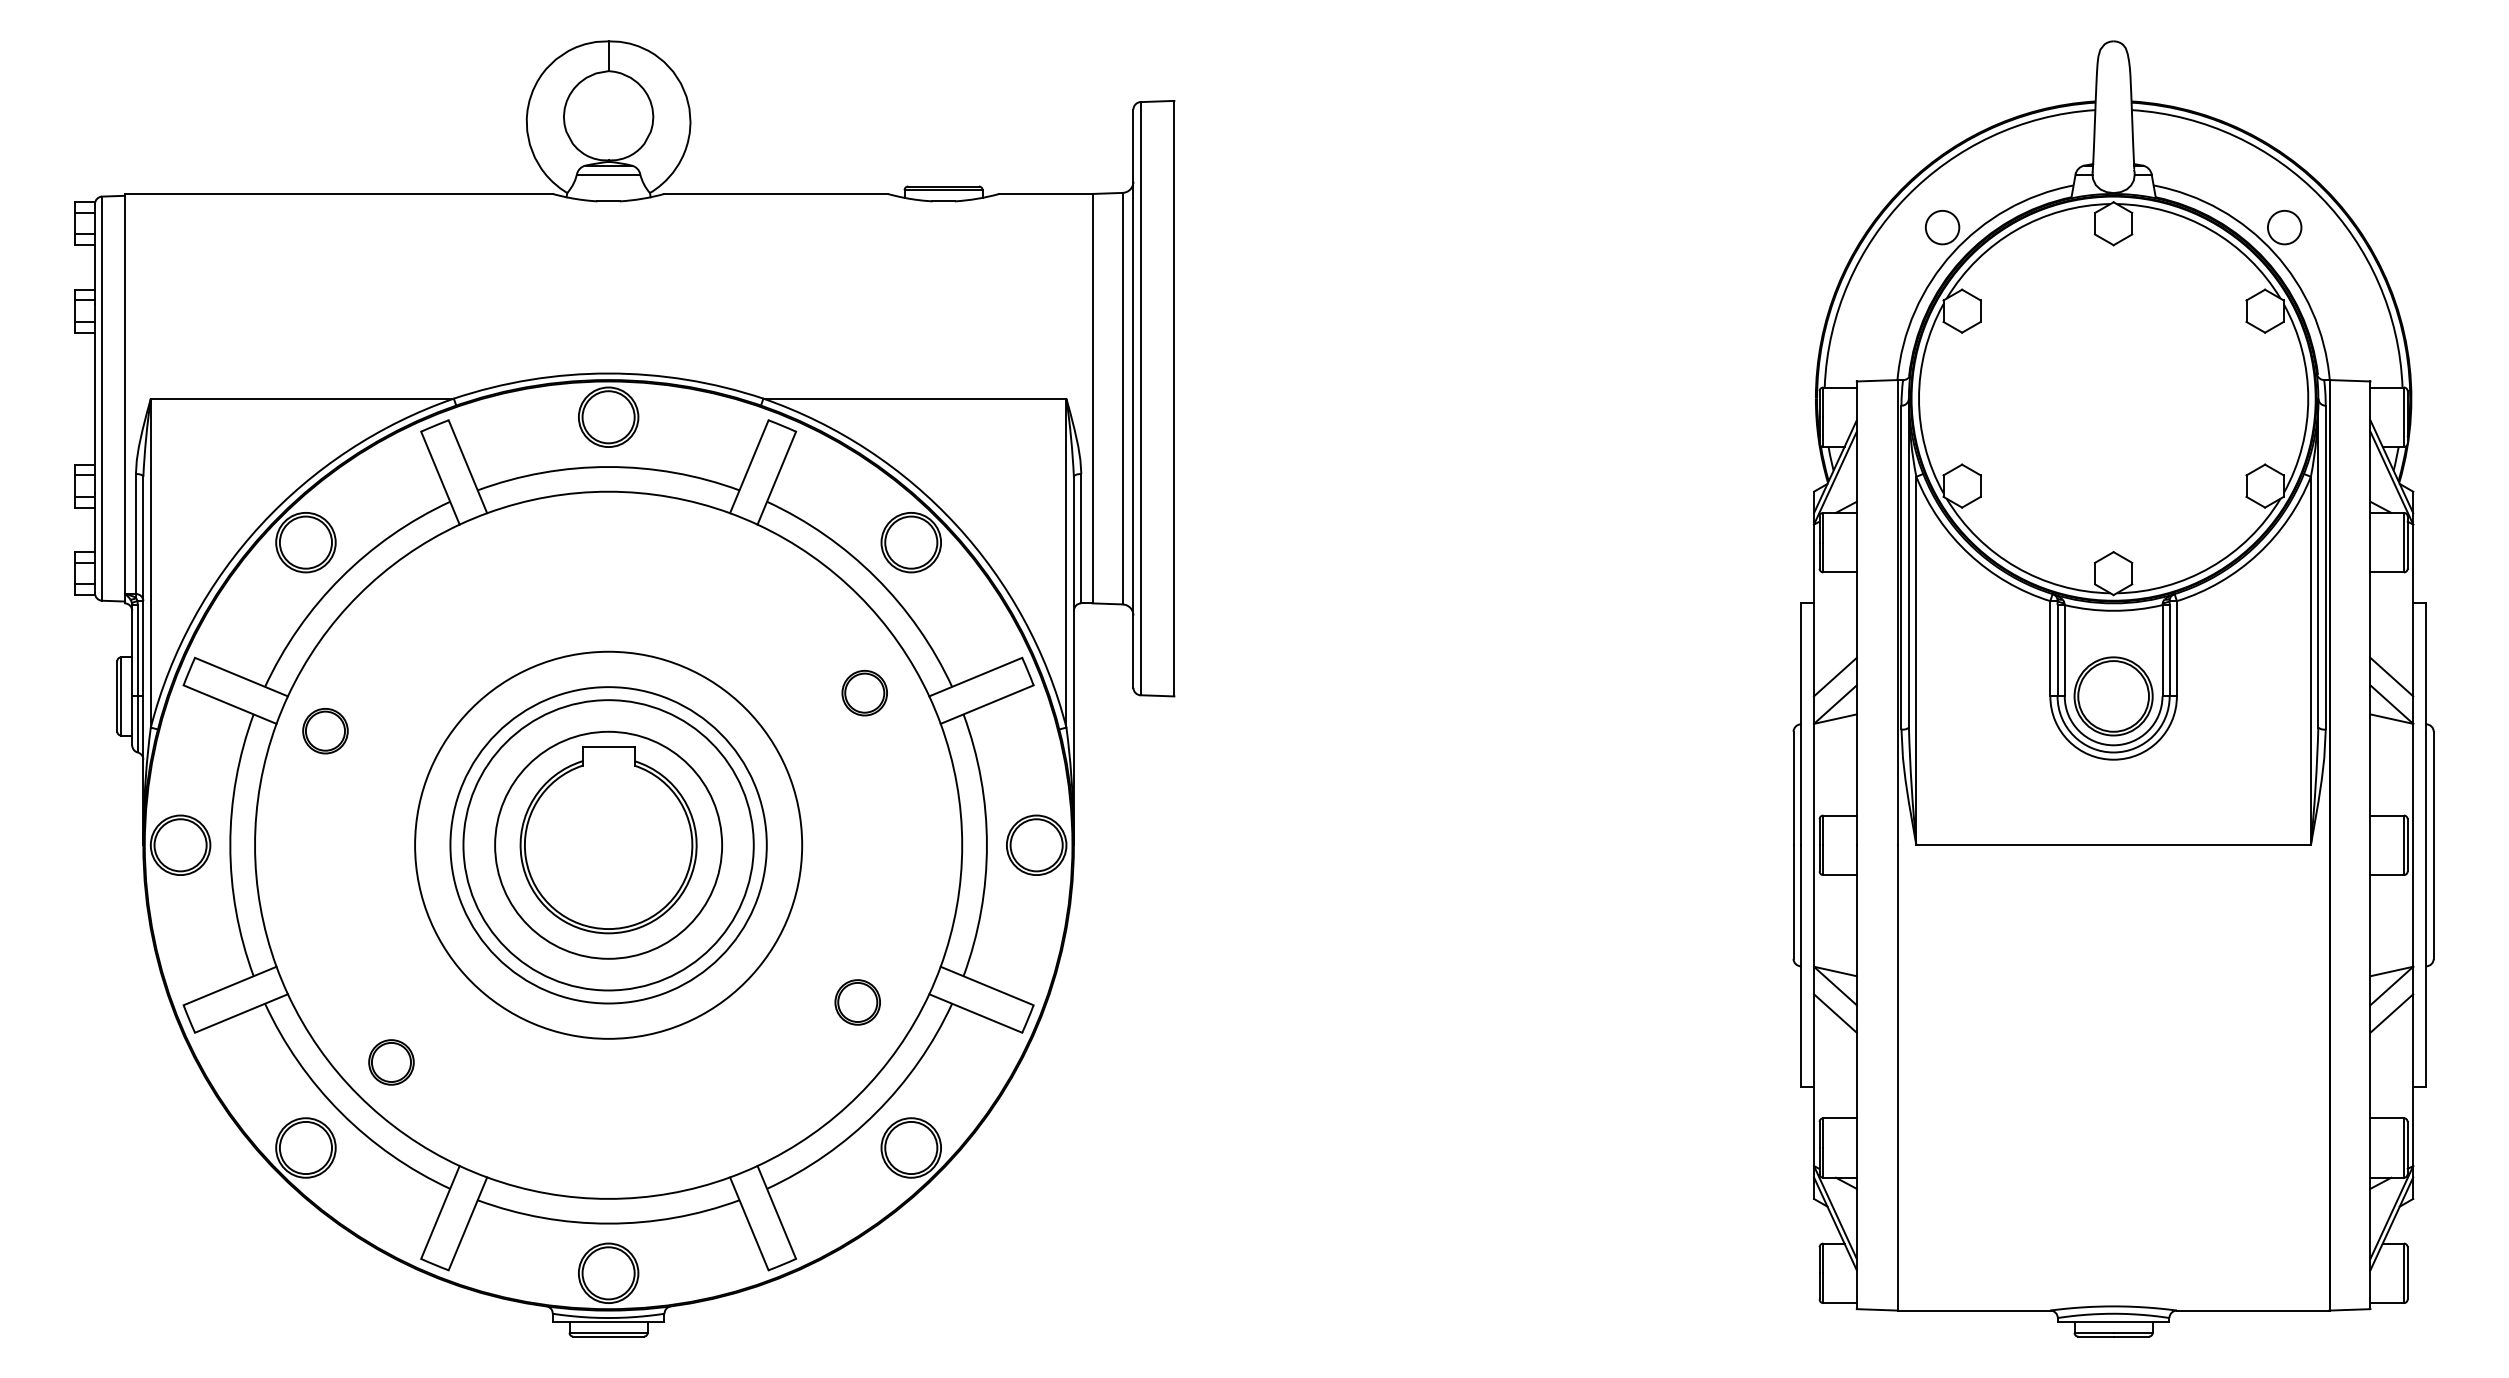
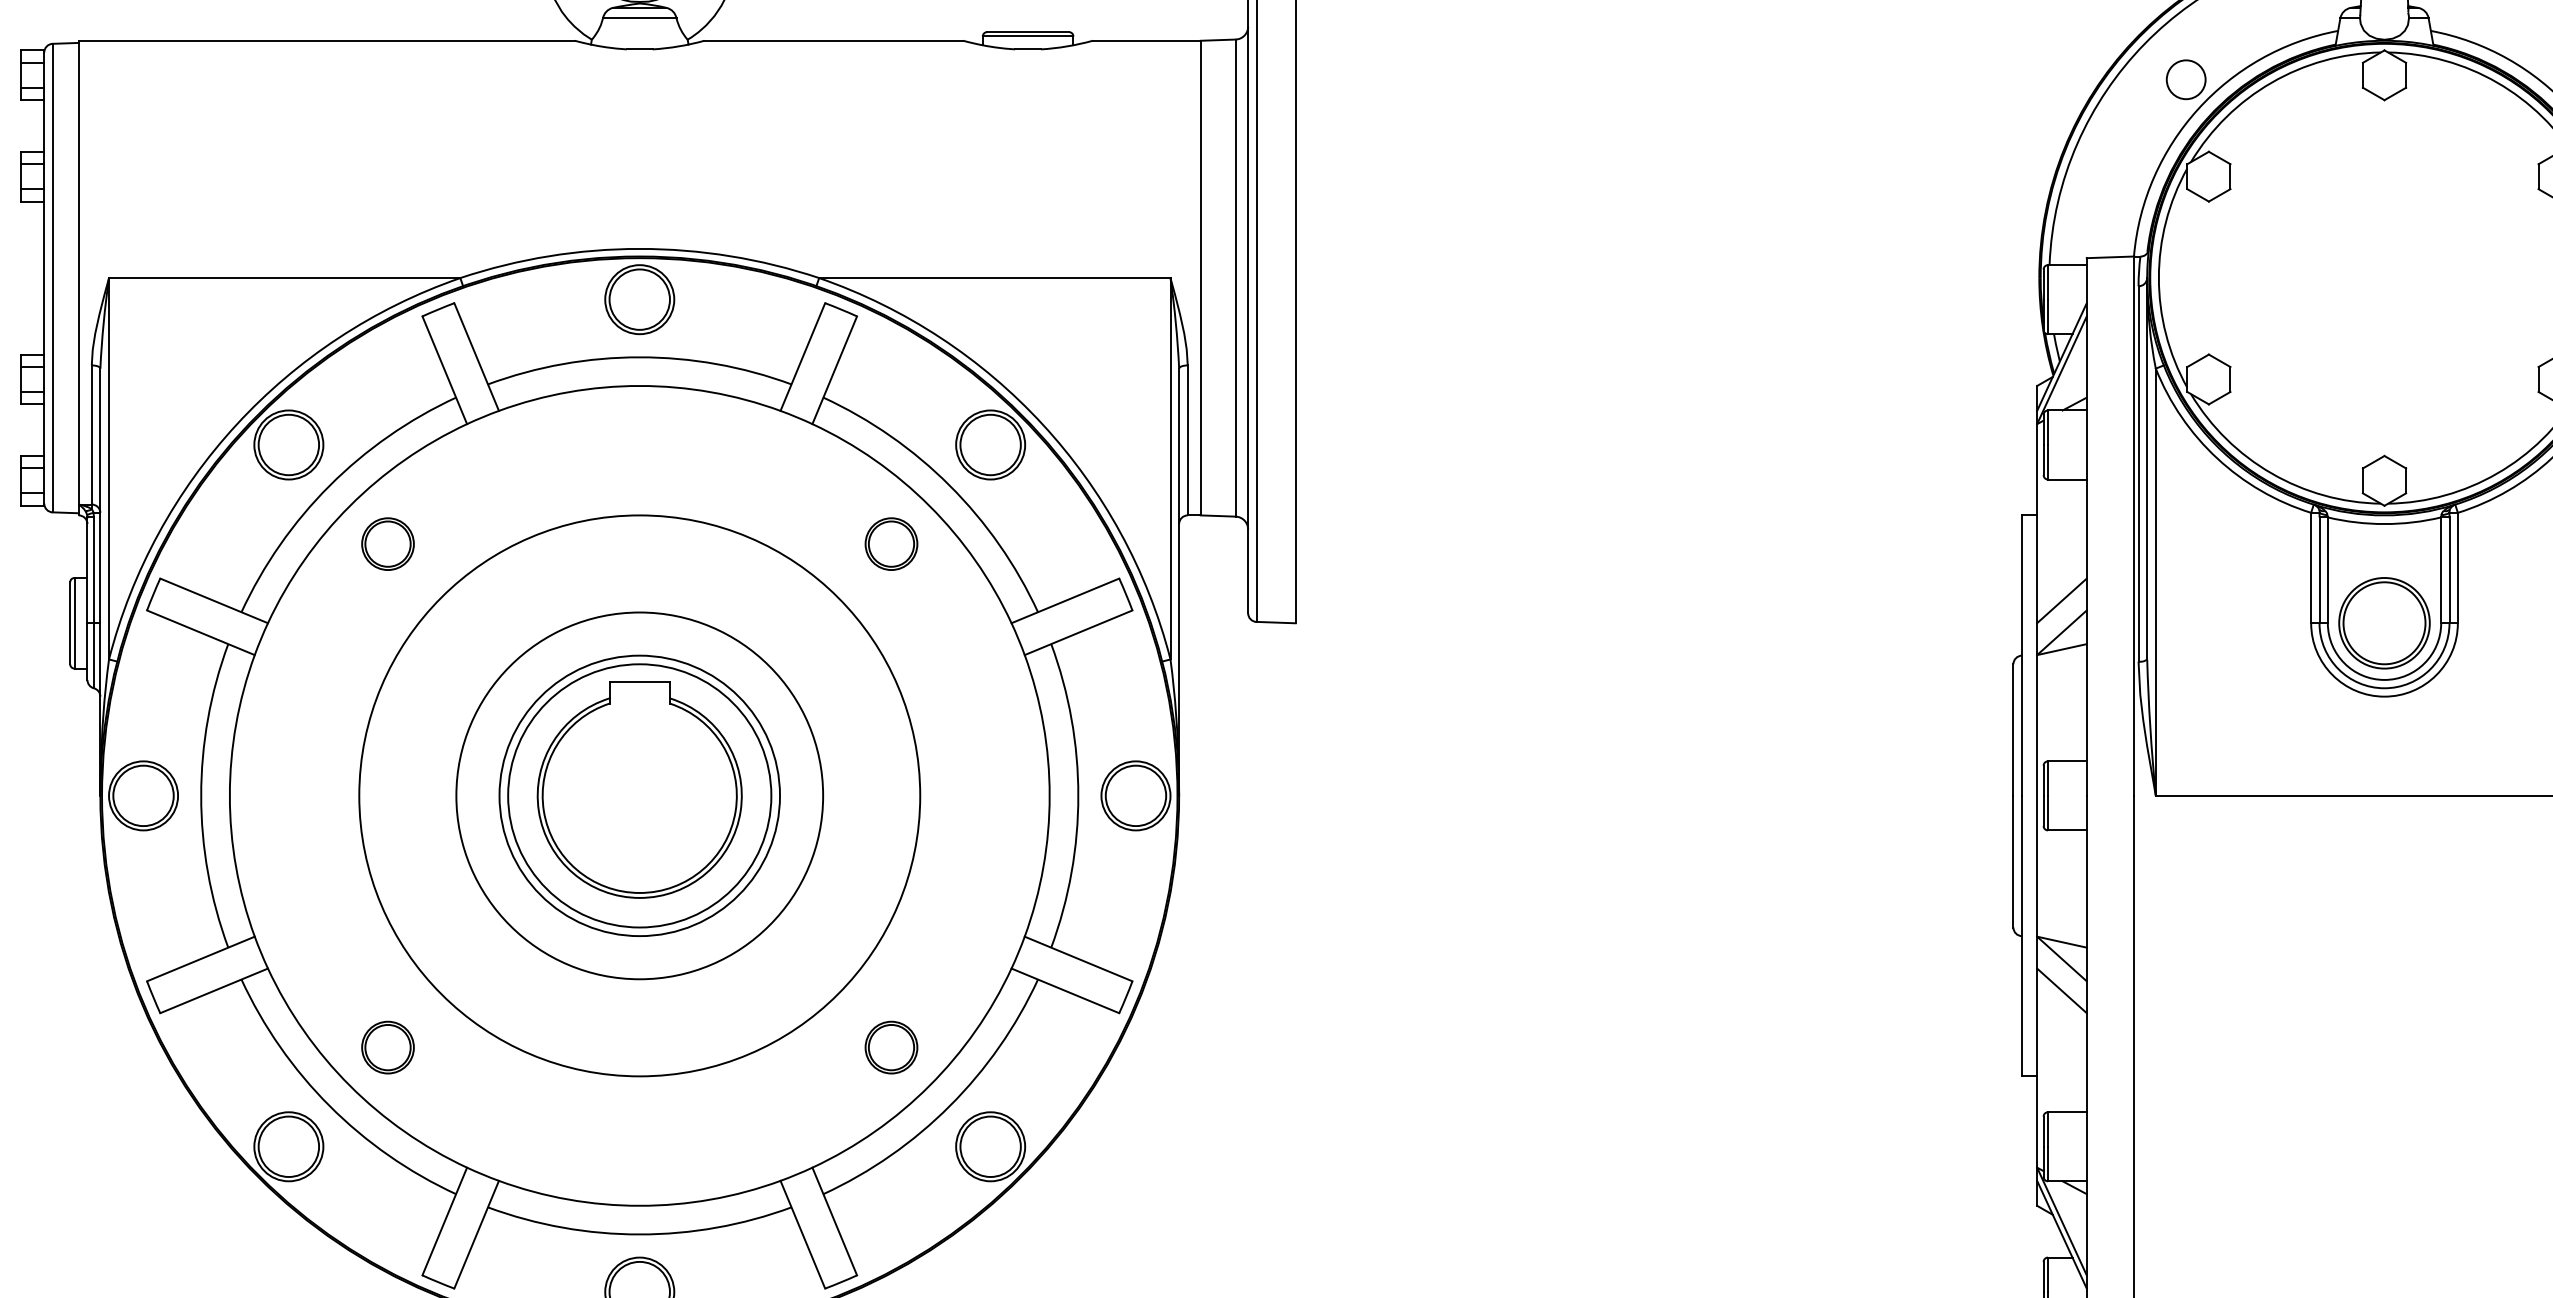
part: (864, 693) -> (891, 544), moved
part: (325, 731) -> (388, 544), moved
circle: (608, 845) -> (639, 796), size x0.62
circle: (608, 845) -> (639, 796), size x1.67
part: (857, 1002) -> (891, 1047), moved

